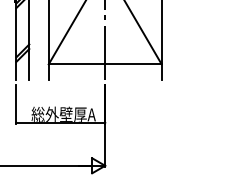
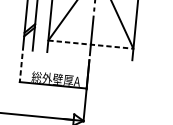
line: (105, 64) -> (91, 44), solid -> dashed
line: (16, 104) -> (21, 68), solid -> dashed

